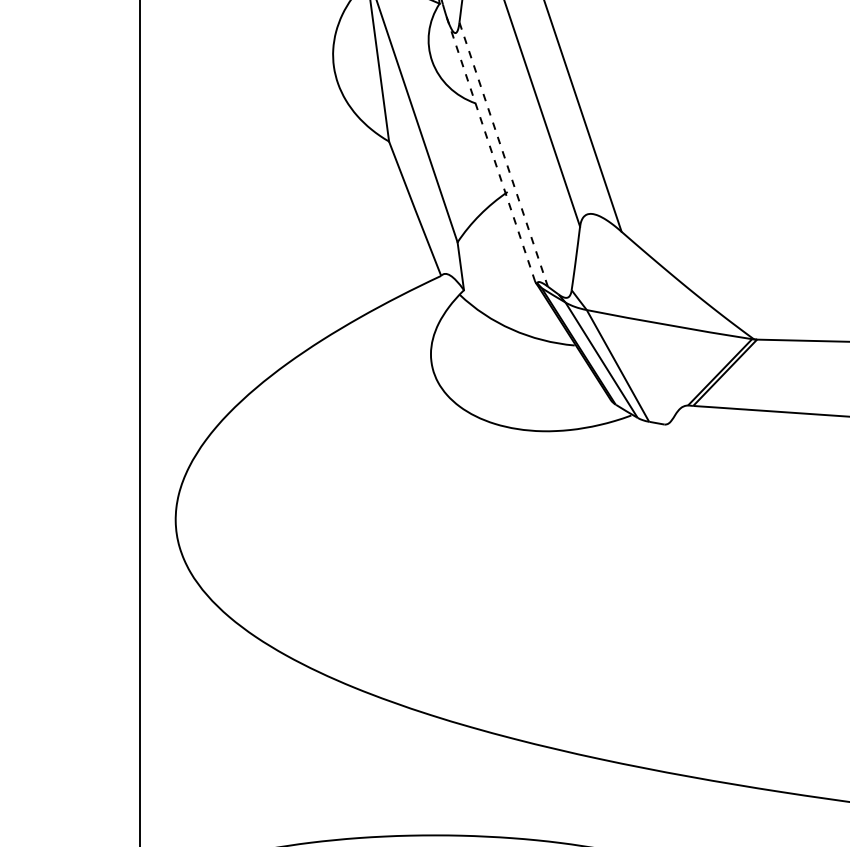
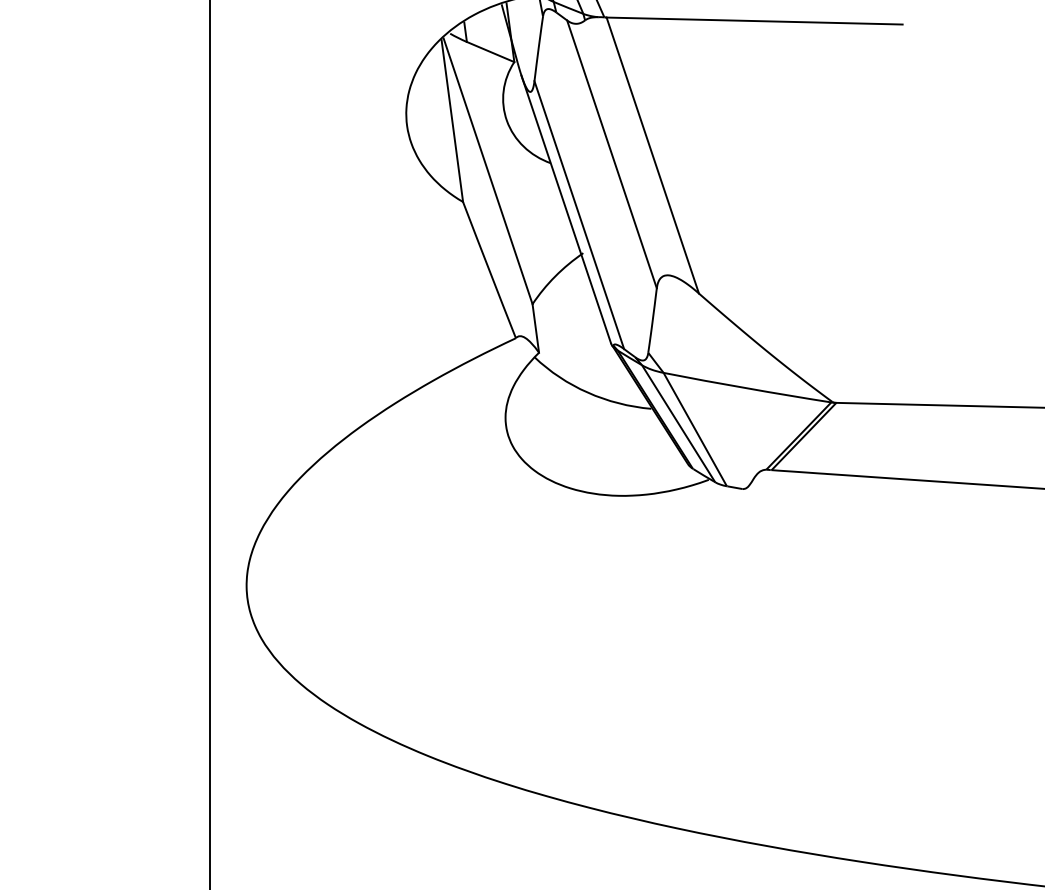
line: (491, 148) -> (566, 209), dashed -> solid
line: (503, 154) -> (579, 215), dashed -> solid

